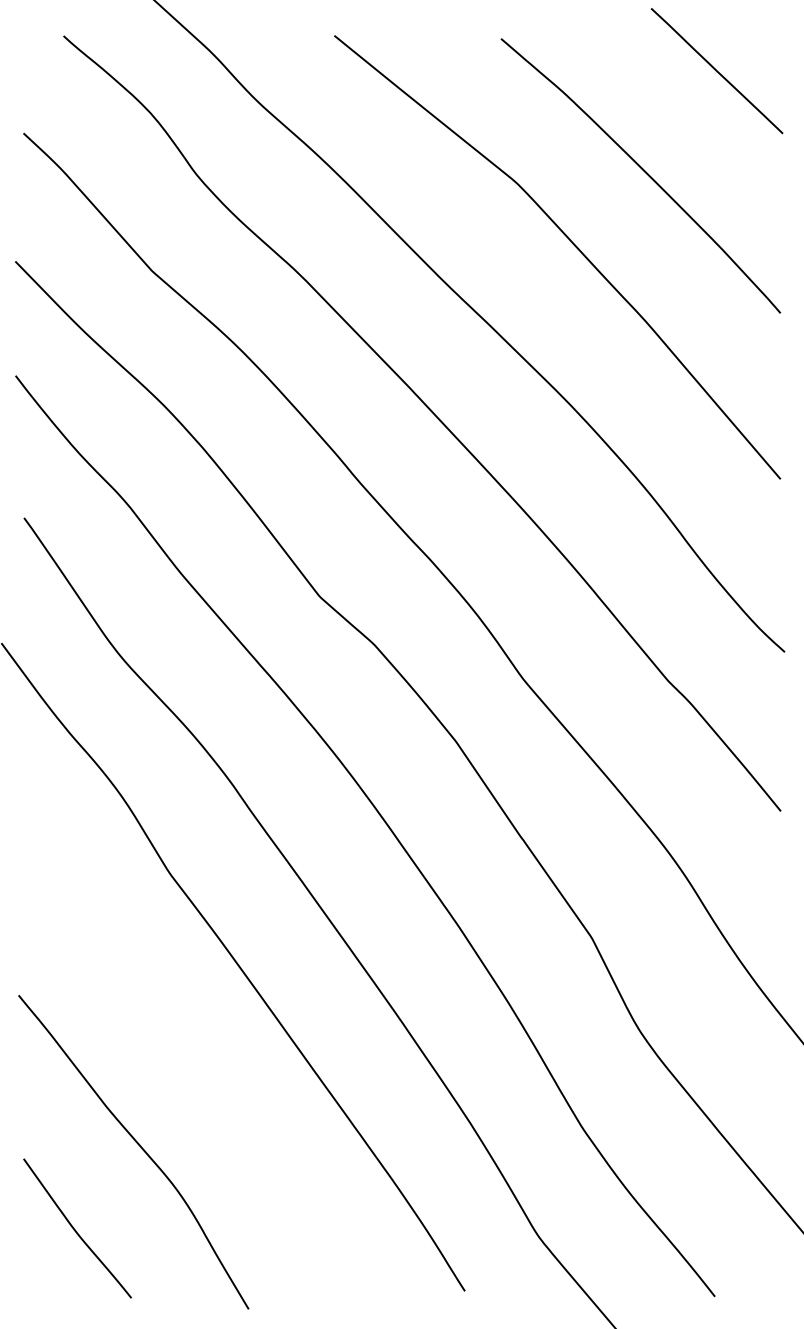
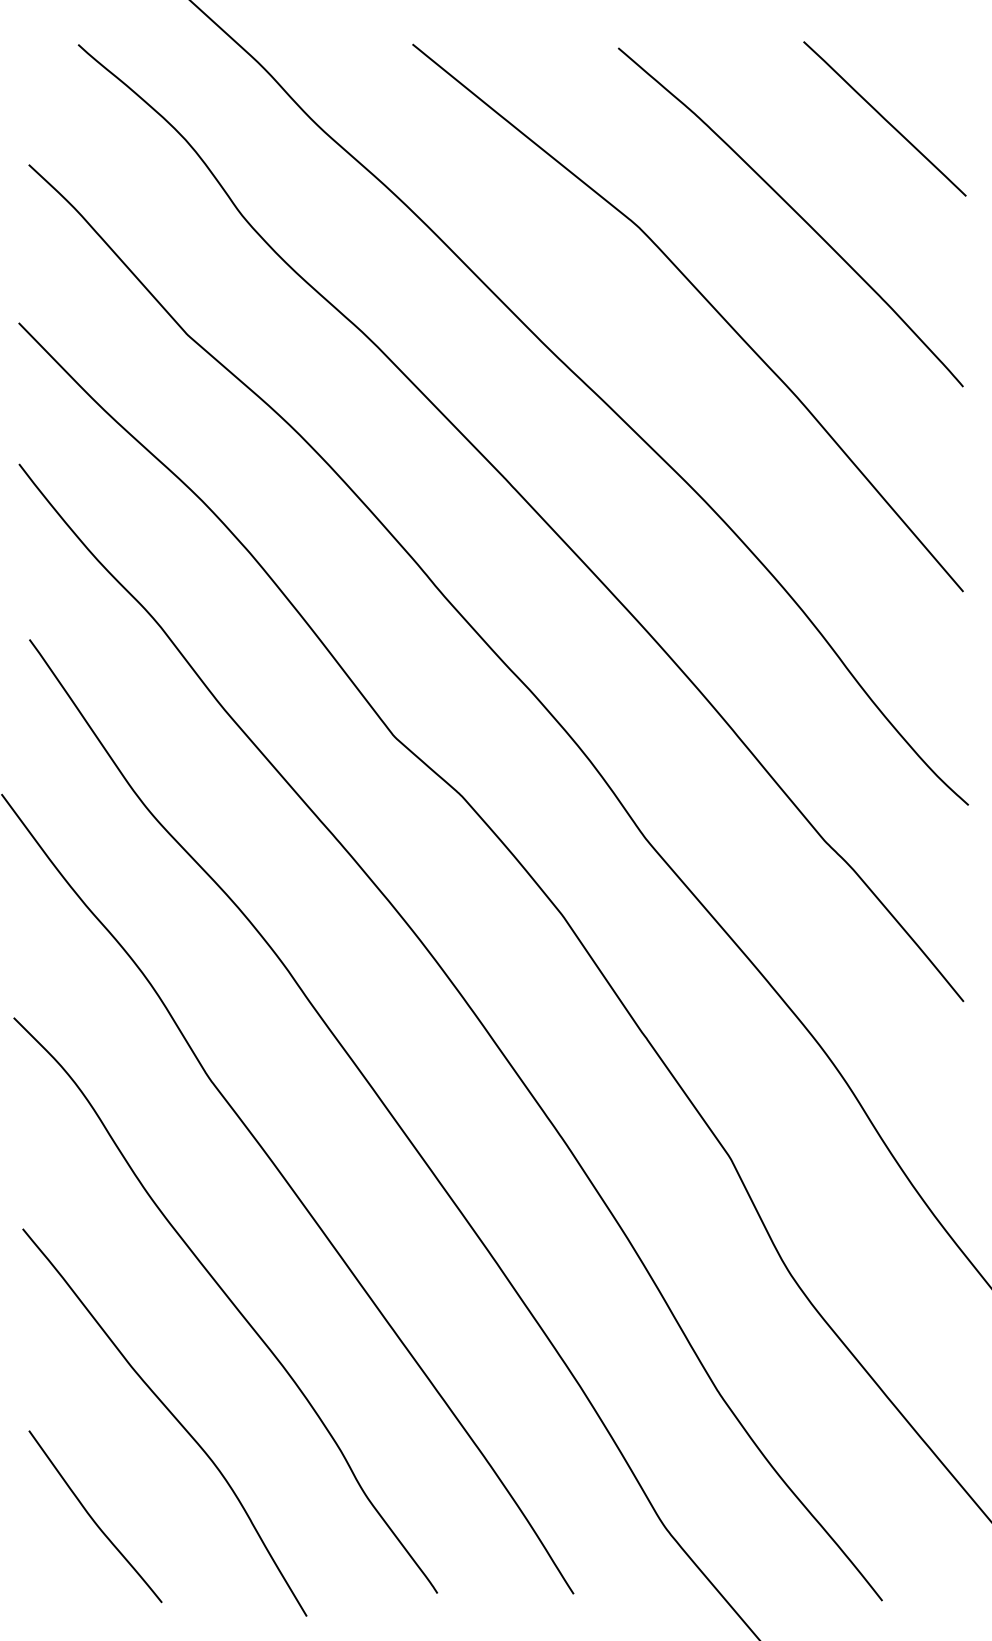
line: (716, 70) -> (884, 118), moved
curve: (187, 1055) -> (231, 1303), added

